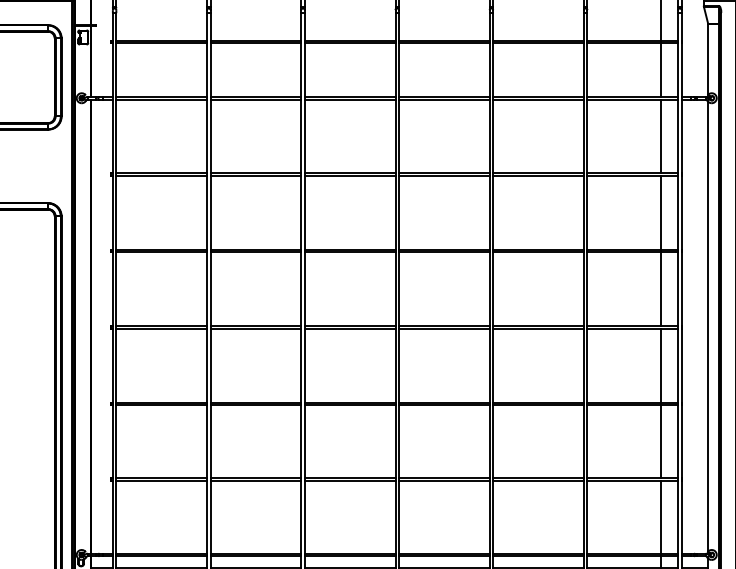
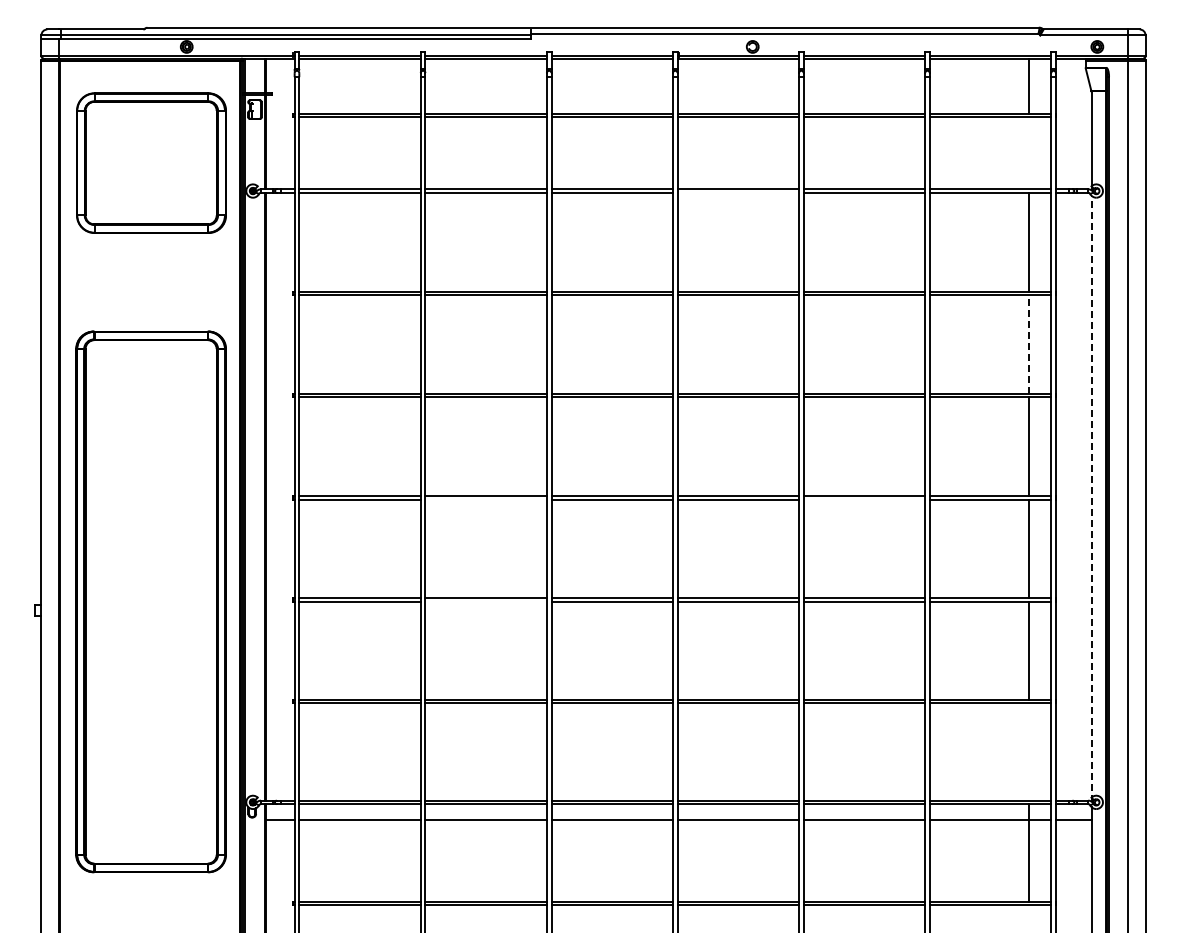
line: (661, 70) -> (1028, 153), removed
line: (444, 99) -> (738, 192), removed
line: (661, 212) -> (1028, 343), solid -> dashed
line: (708, 327) -> (1091, 498), solid -> dashed
line: (255, 328) -> (485, 499), removed
line: (538, 328) -> (864, 499), removed
line: (255, 404) -> (485, 601), removed
line: (661, 516) -> (1028, 751), removed

